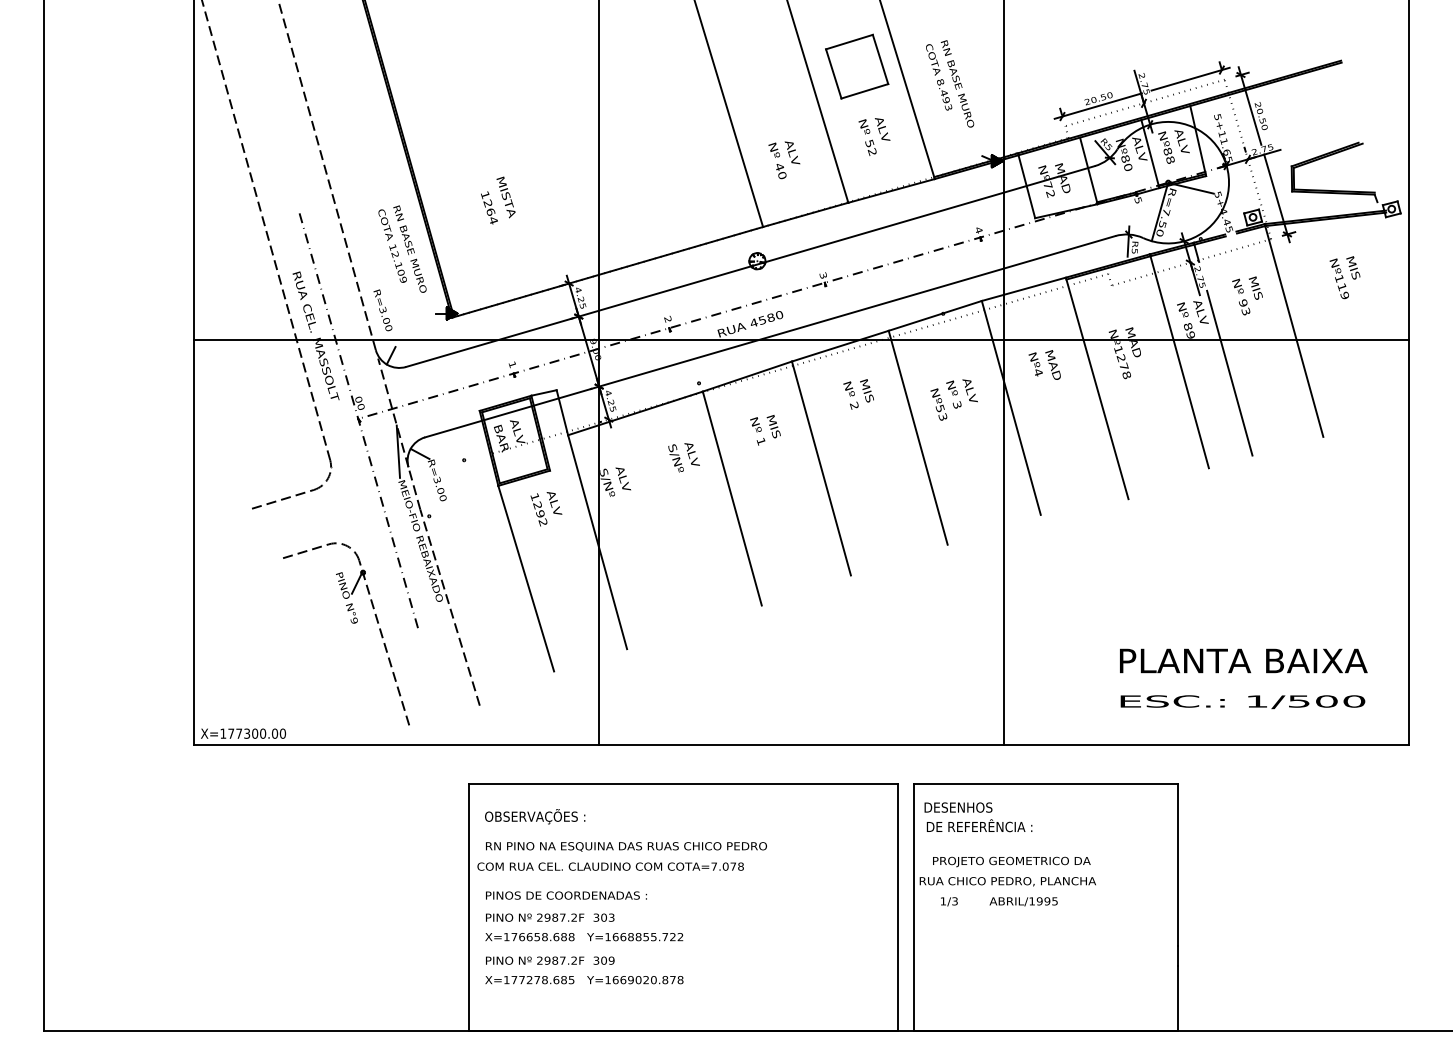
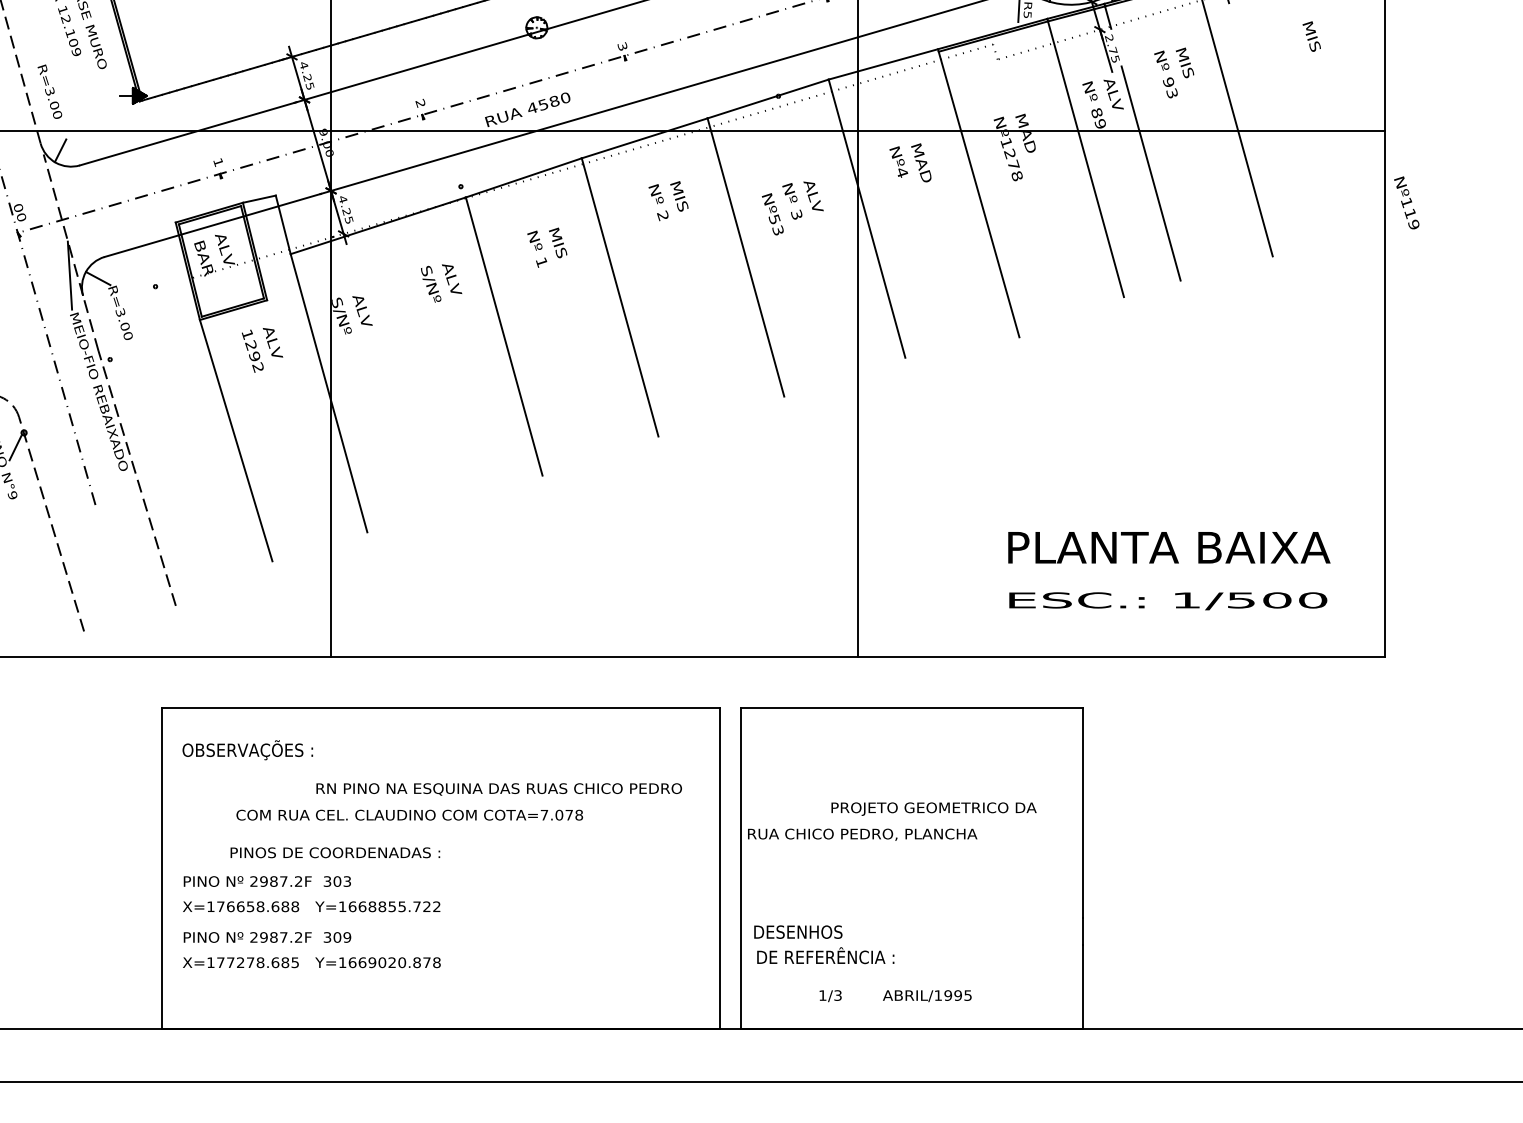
text: (1338, 278) -> (1405, 202), moved
text: (978, 817) -> (824, 945), moved
text: (626, 846) -> (499, 788), moved
text: (1011, 861) -> (933, 808), moved
text: (610, 866) -> (409, 814), moved
text: (566, 895) -> (335, 852), moved
text: (999, 901) -> (895, 995), moved

